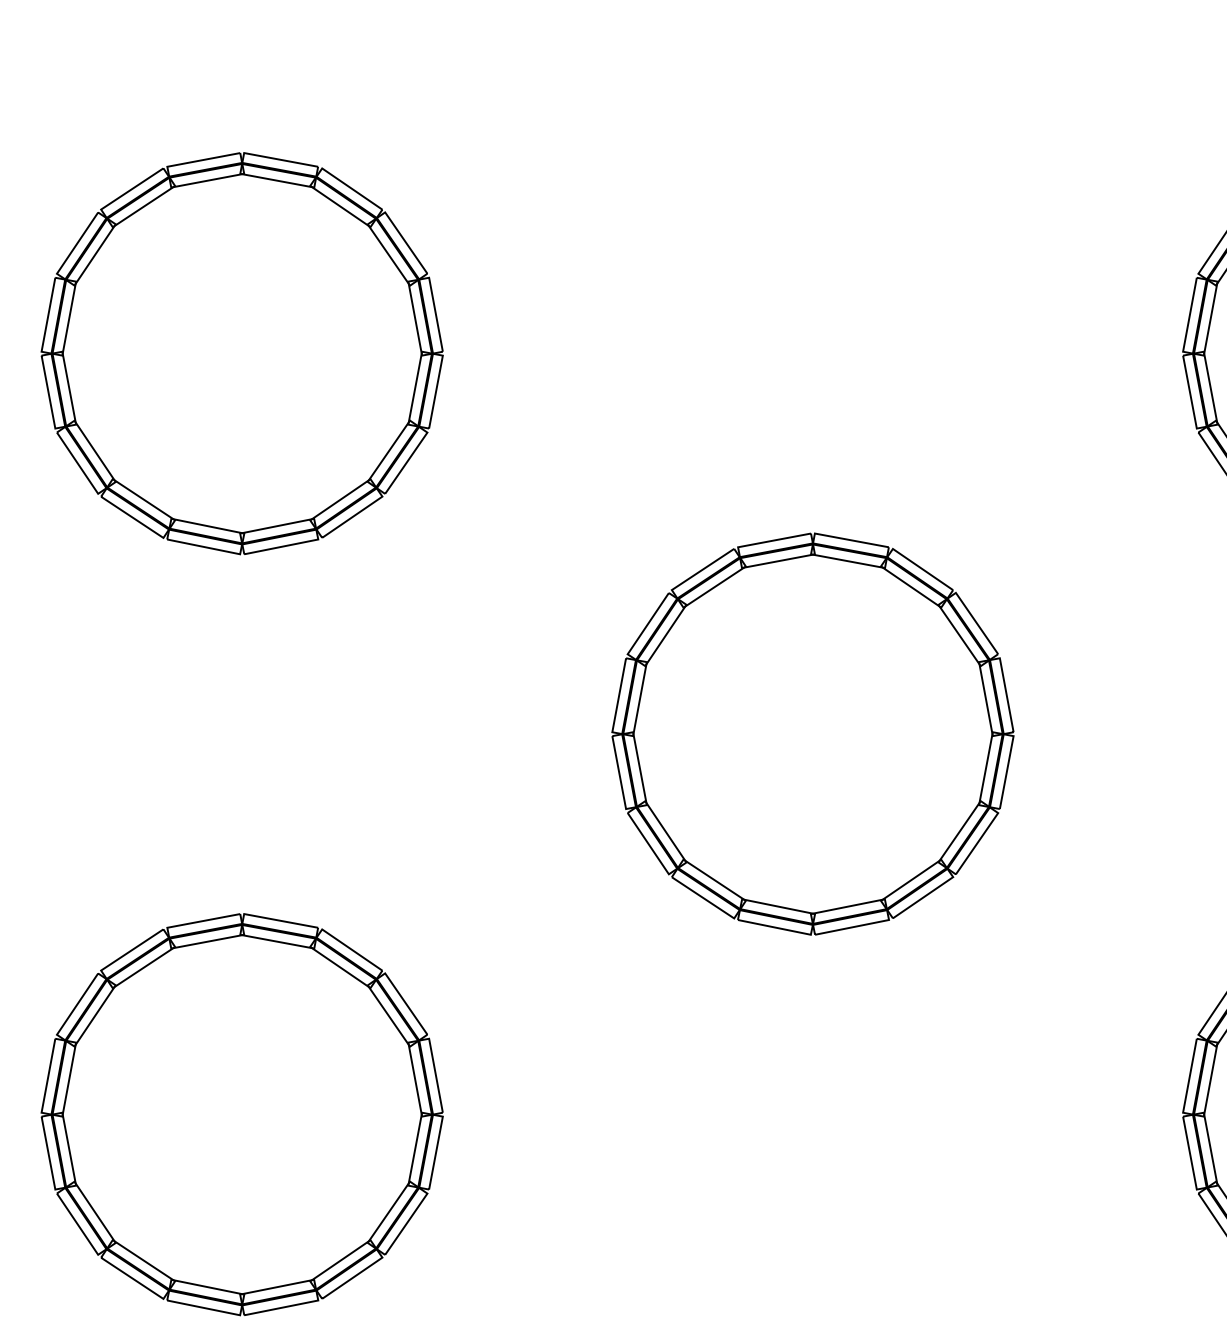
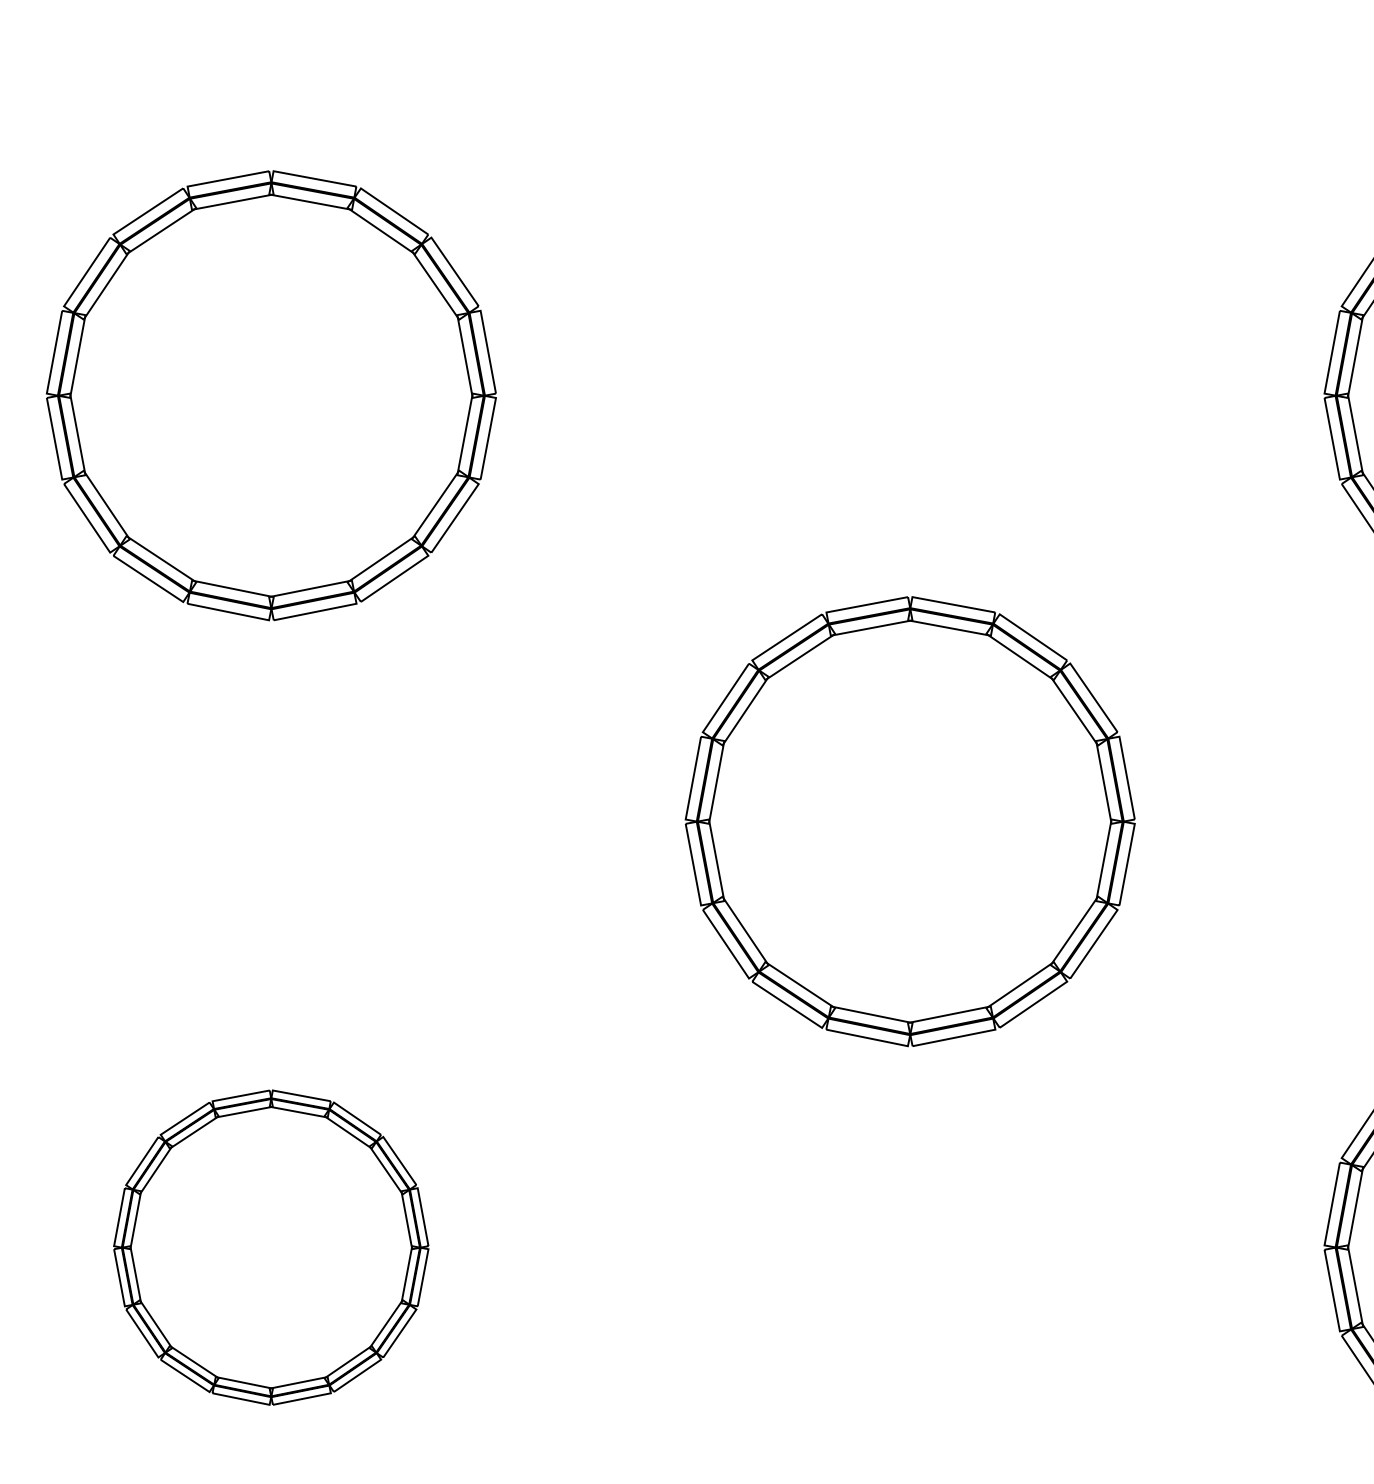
part: (241, 1114) -> (270, 1247), size x0.7

